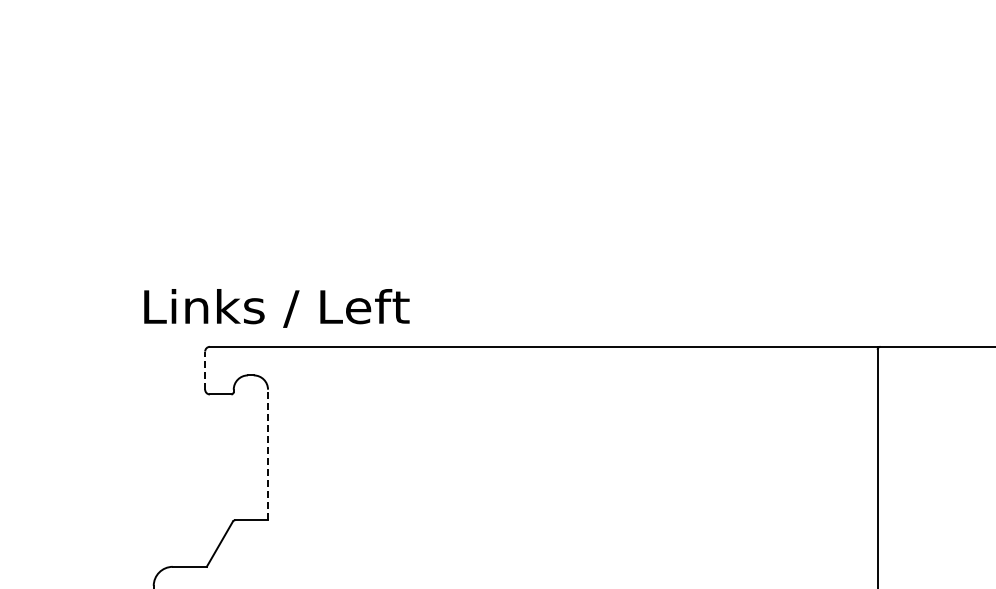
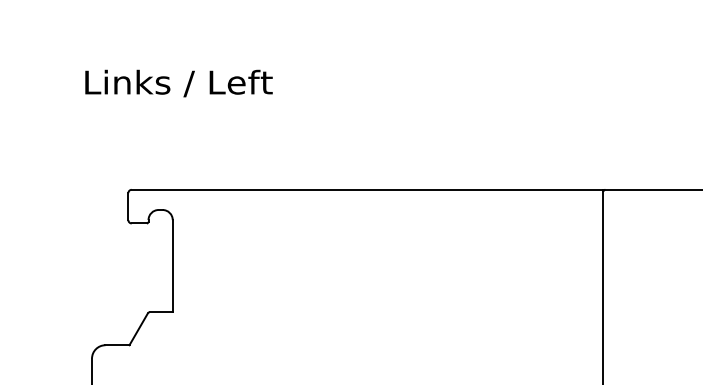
text: (276, 308) -> (178, 83), moved
line: (205, 370) -> (128, 206), dashed -> solid
line: (268, 454) -> (173, 265), dashed -> solid

